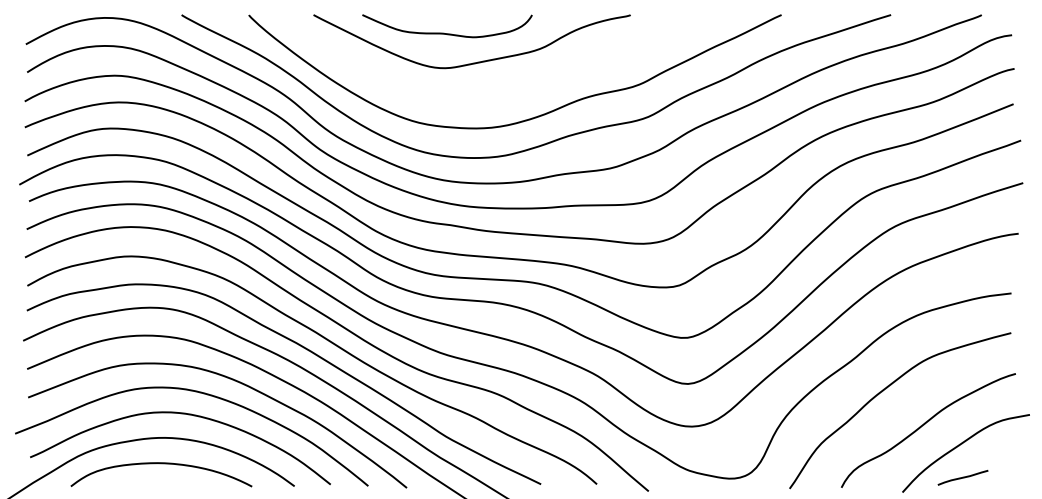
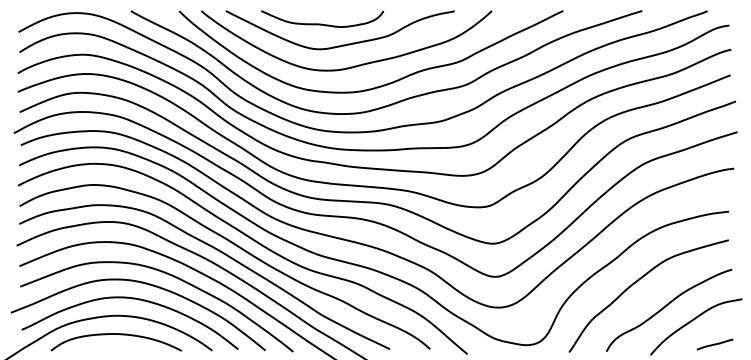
curve: (490, 91) -> (353, 66), added
line: (962, 477) -> (714, 344), moved

